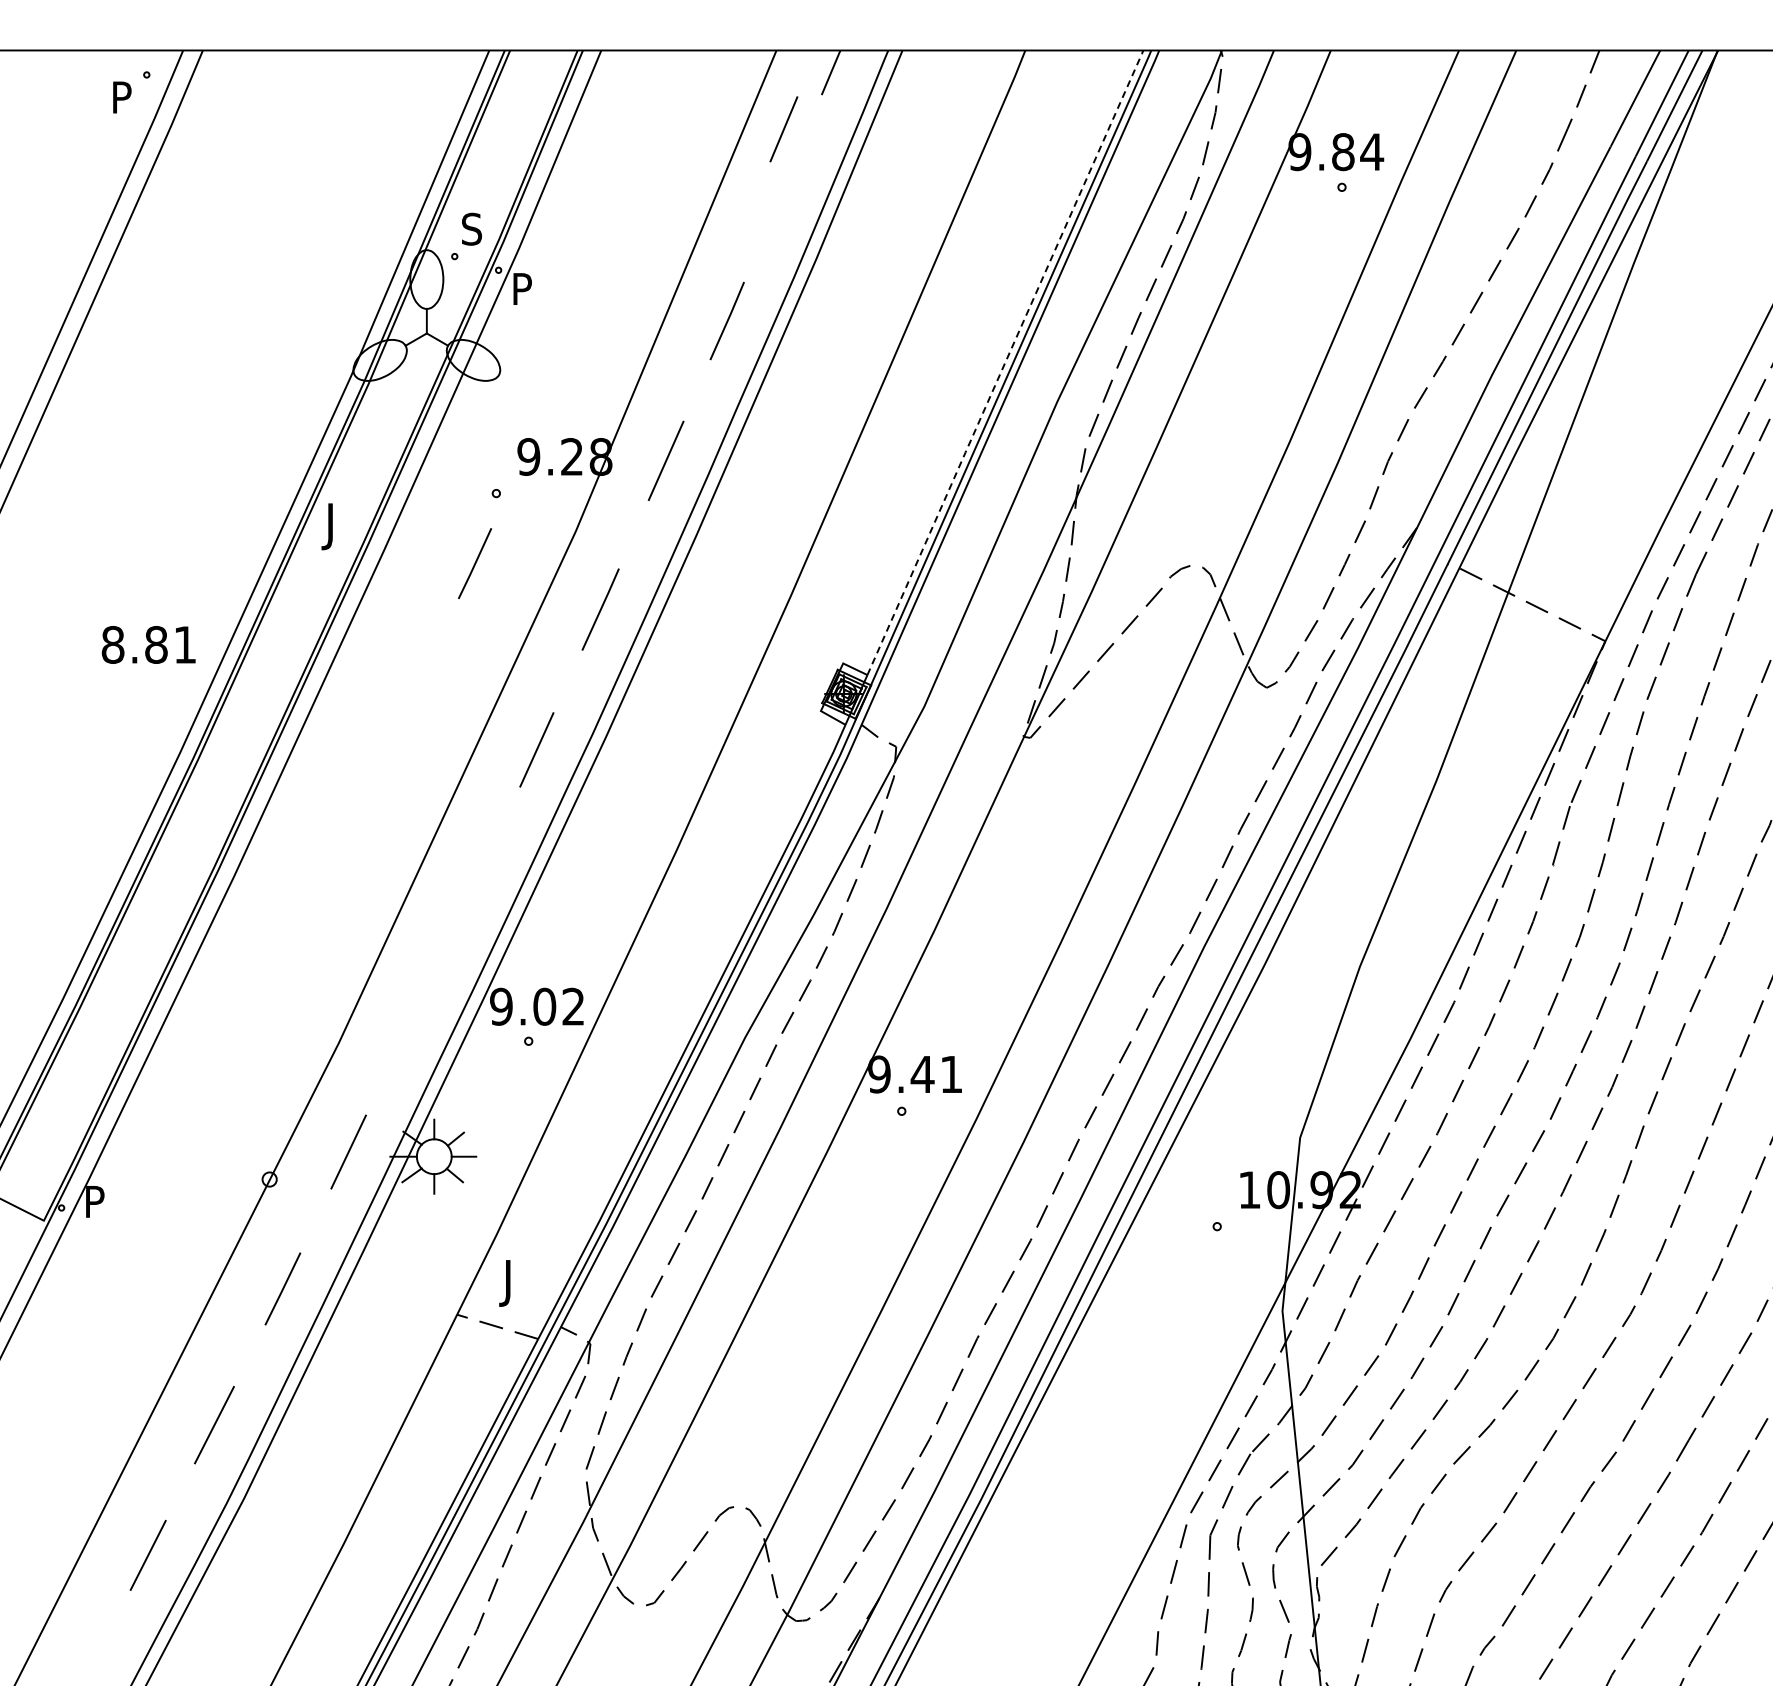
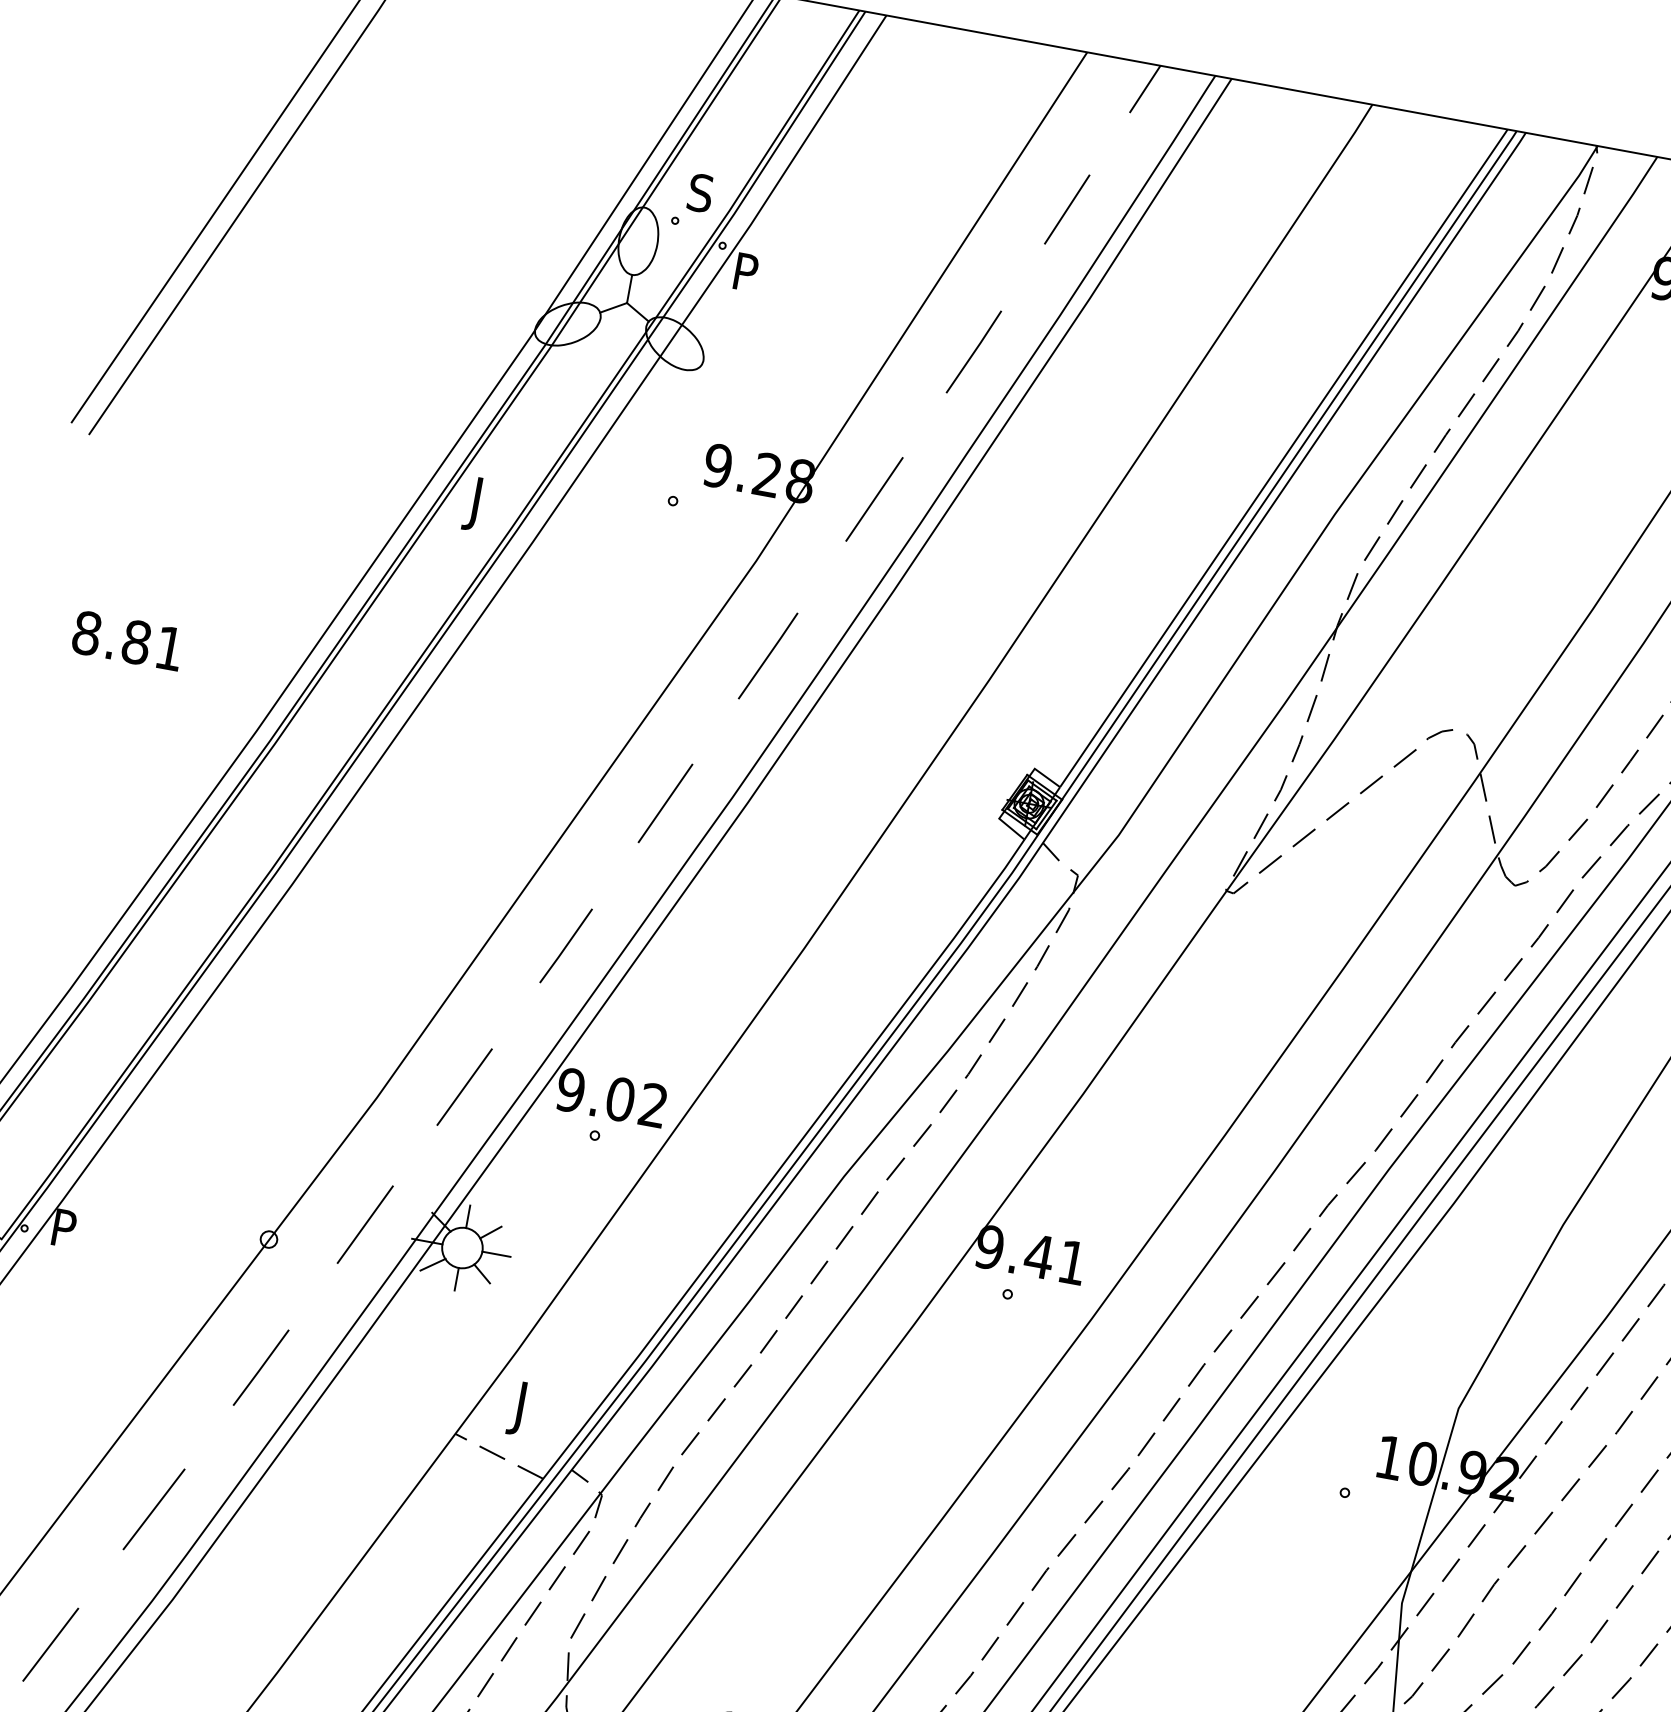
line: (783, 129) -> (1066, 209), moved
line: (1005, 362) -> (1284, 458), dashed -> solid
line: (475, 563) -> (566, 945), moved
text: (148, 644) -> (127, 640), moved
line: (411, 1020) -> (464, 1087), added

